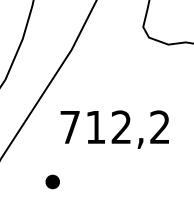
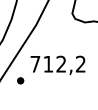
part: (52, 181) -> (20, 80), moved

